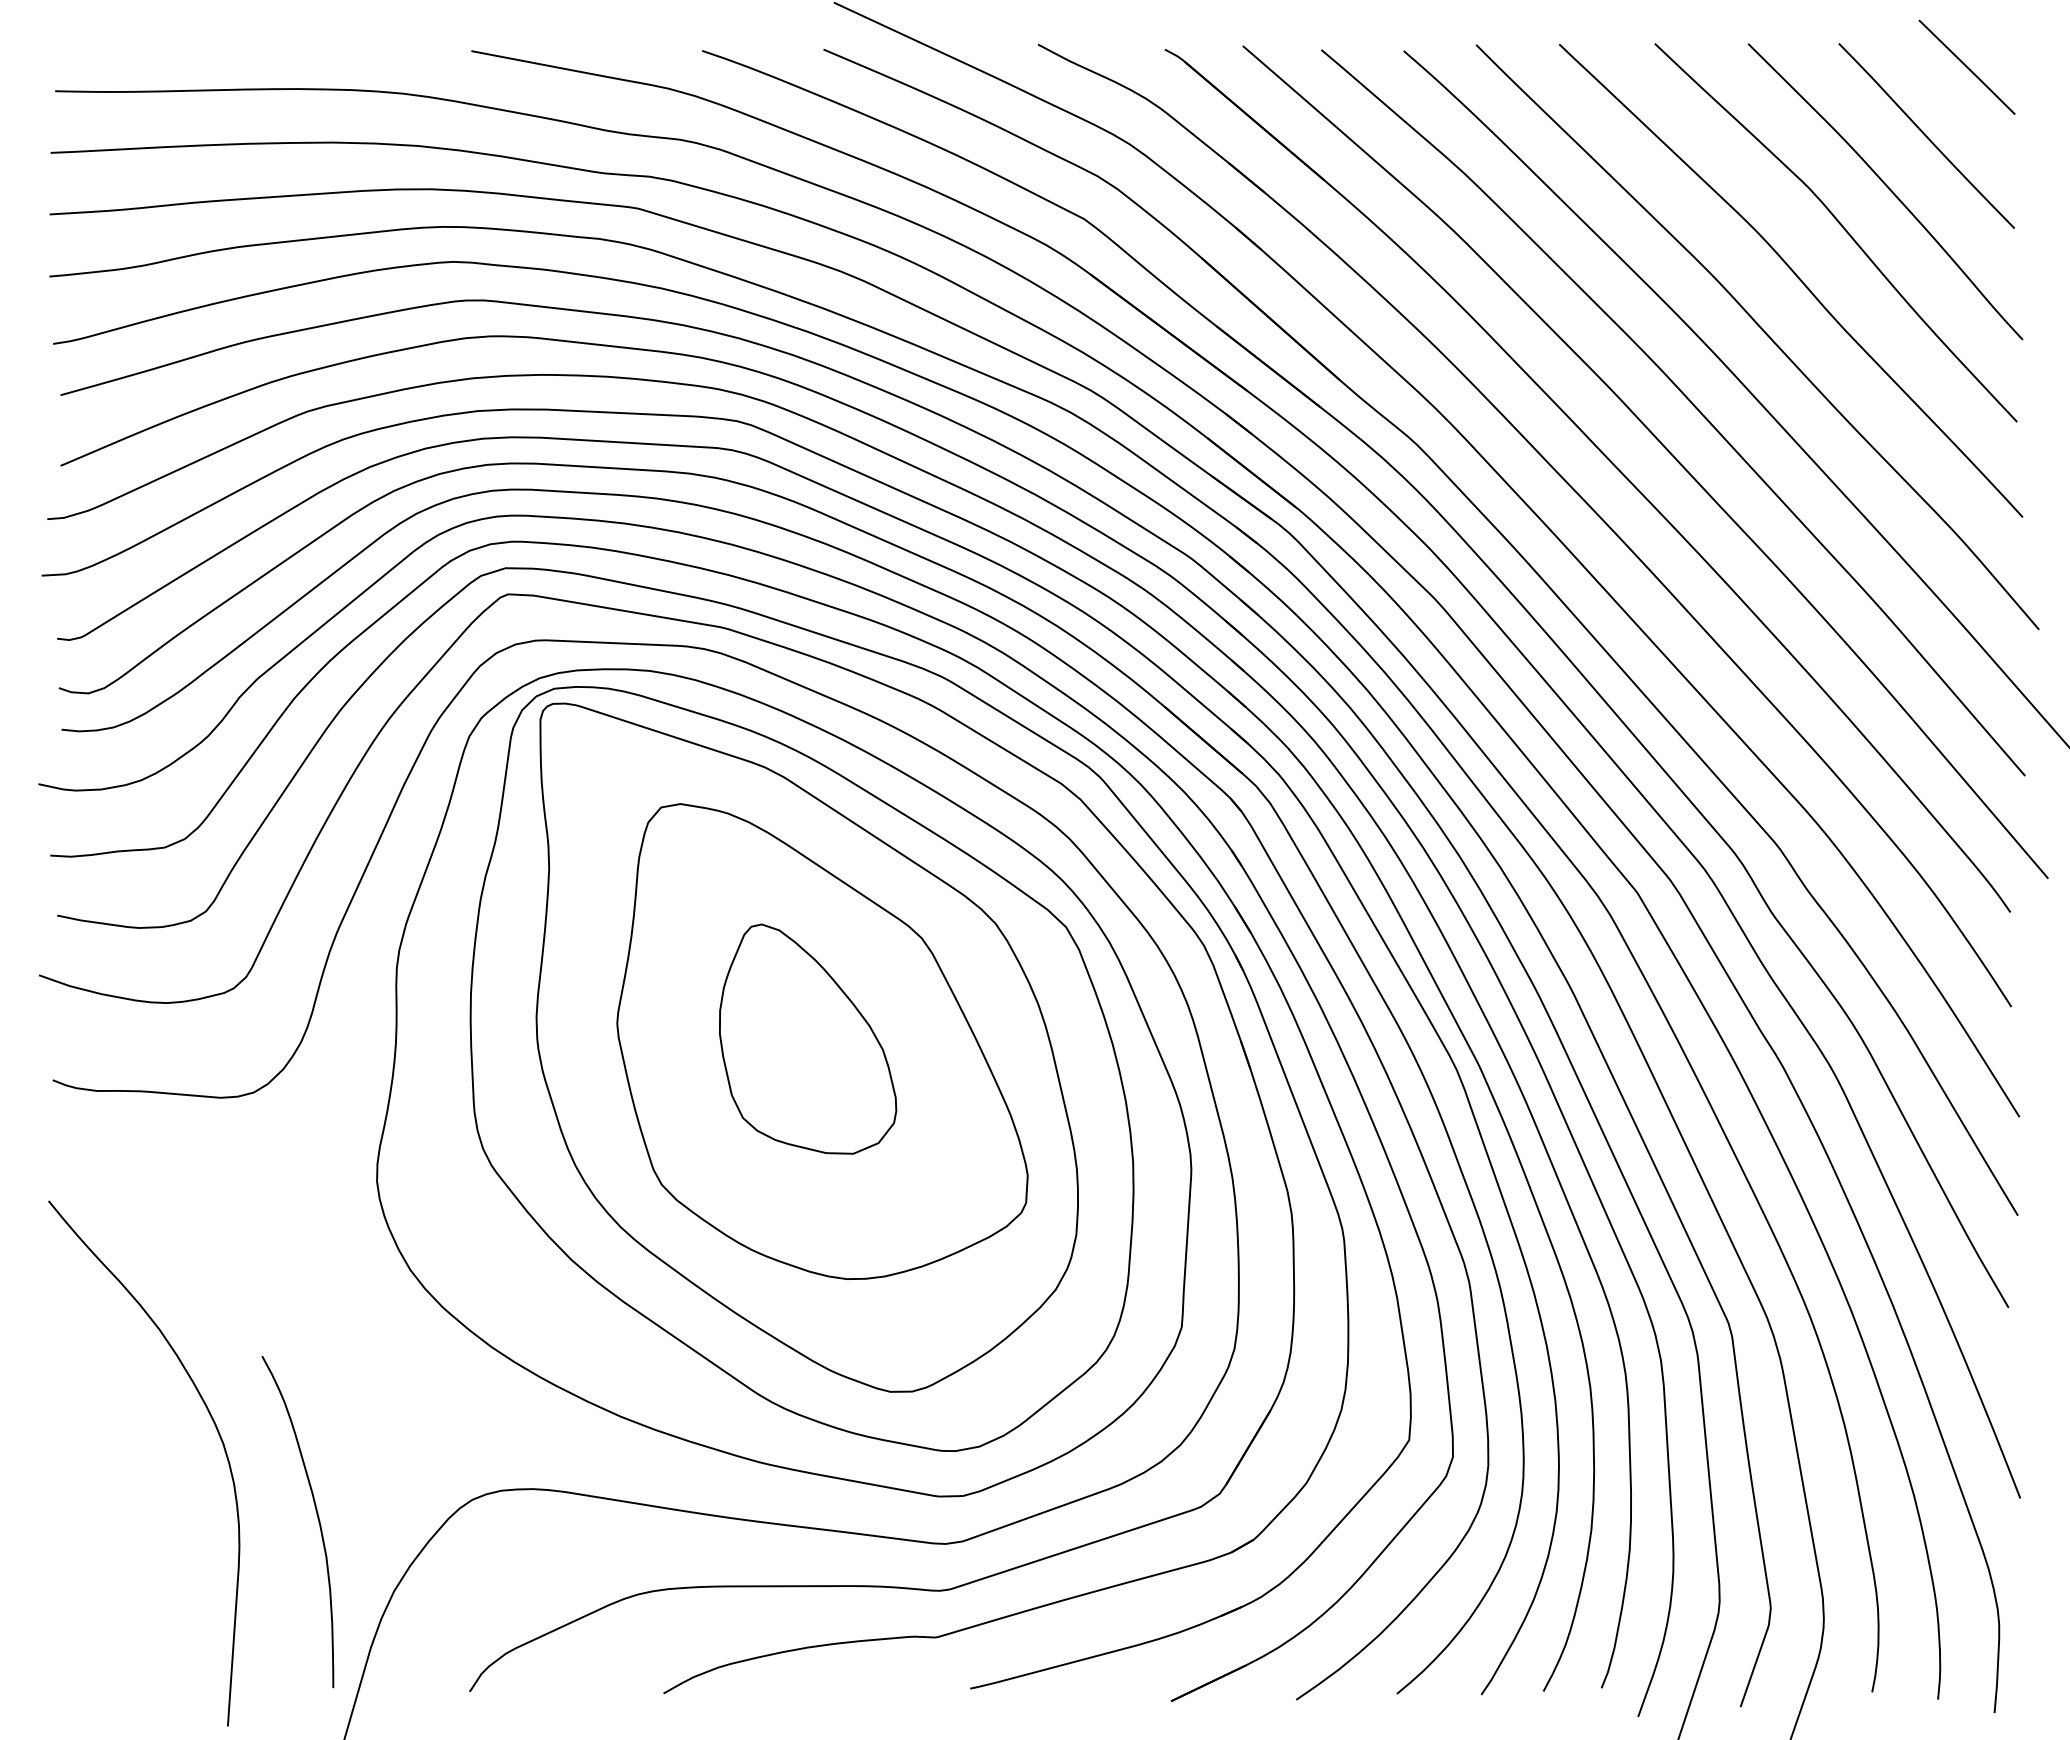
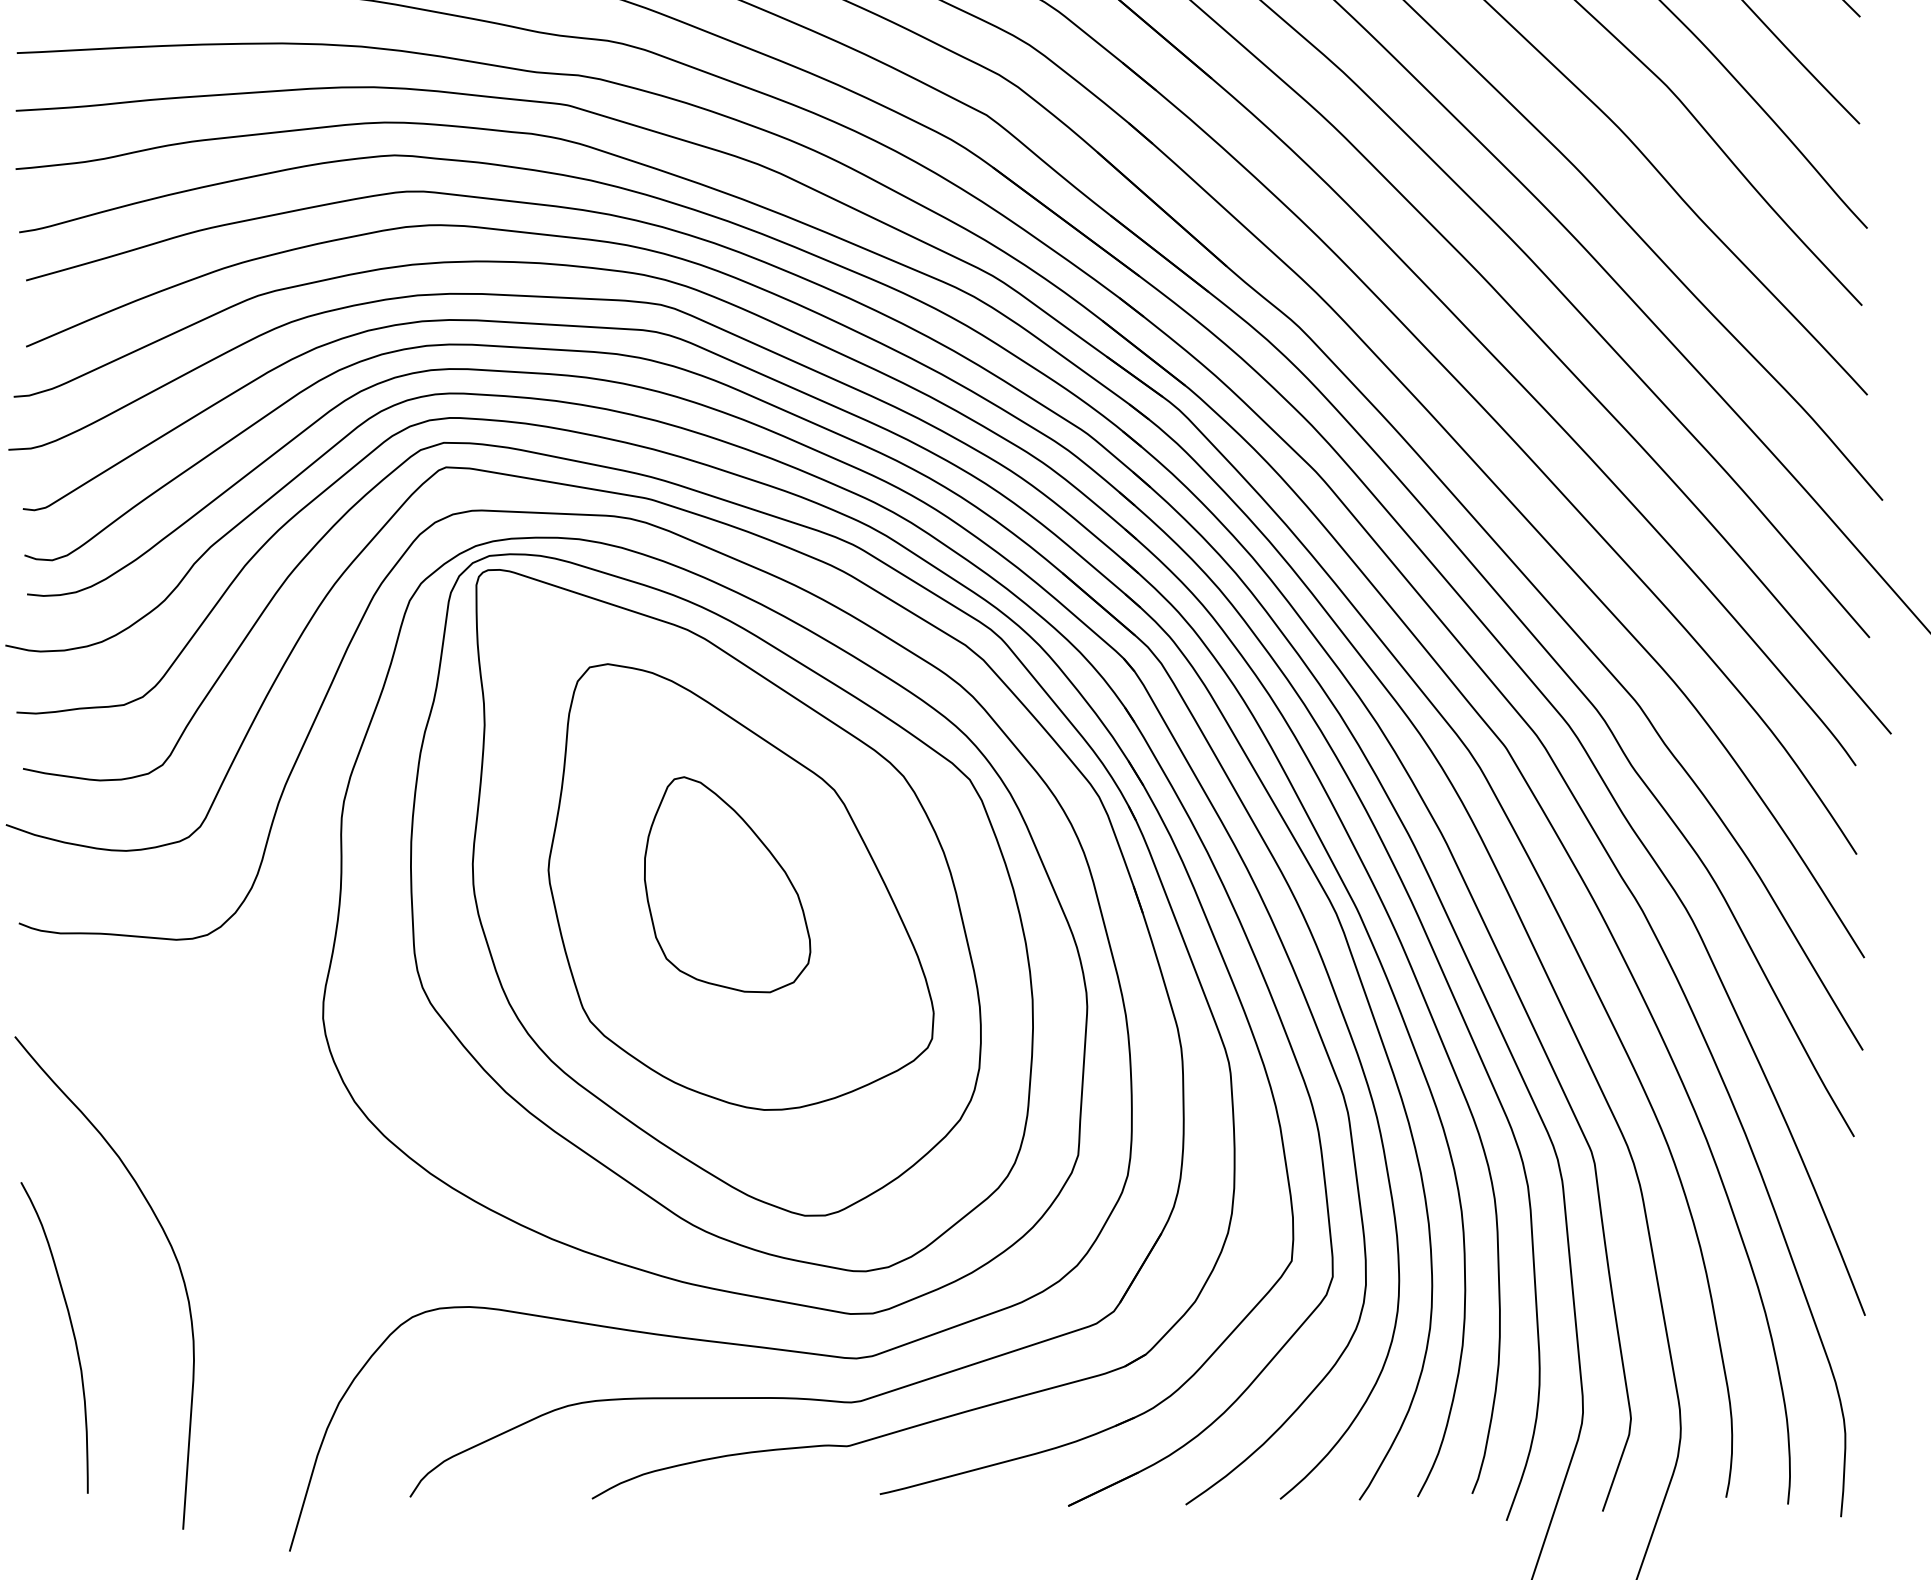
curve: (317, 1518) -> (72, 1334), moved

